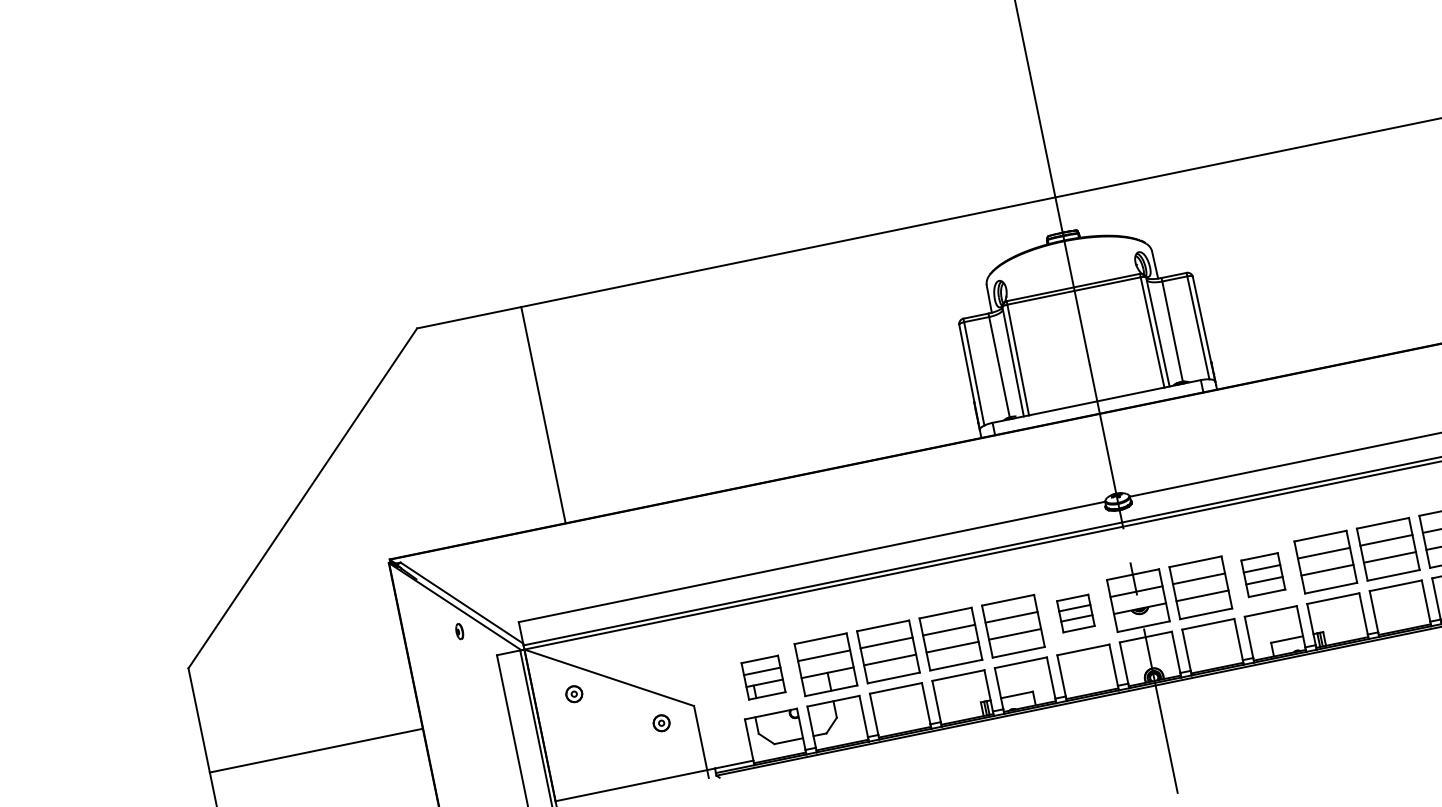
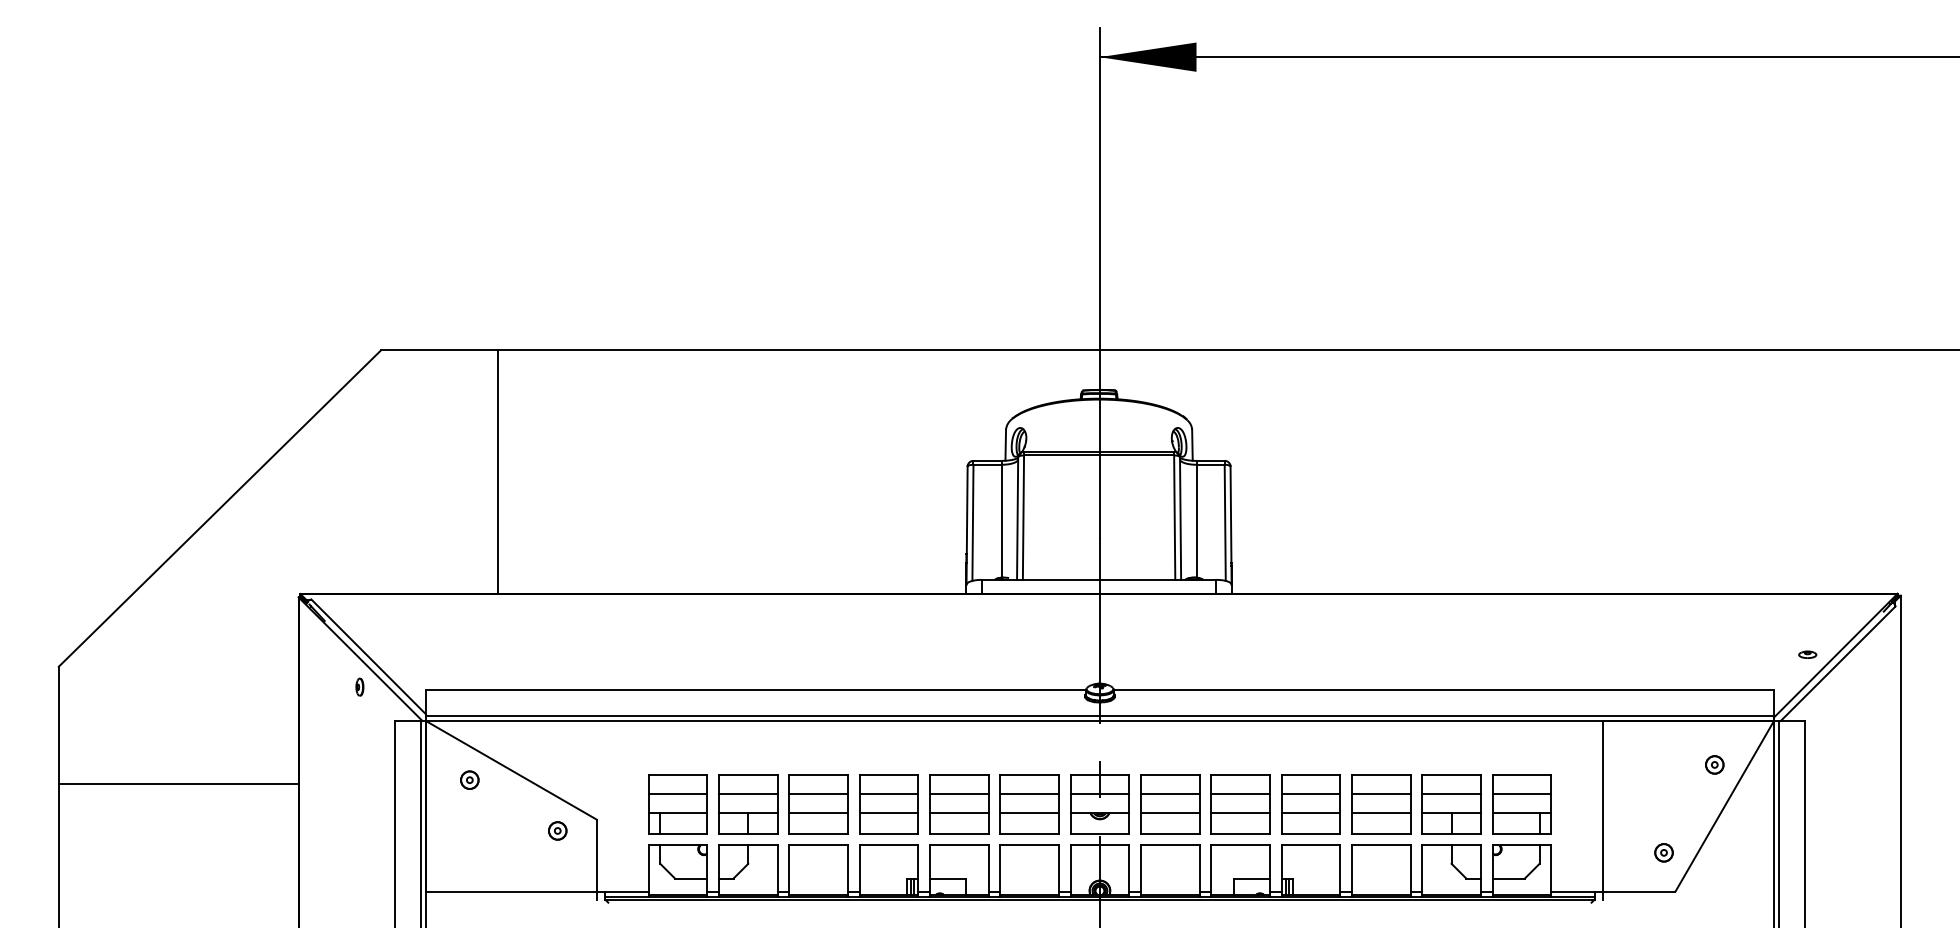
part: (1263, 575) -> (1240, 804), size x1.43
part: (1075, 613) -> (1029, 804), size x1.67
part: (763, 677) -> (677, 804), size x1.43

